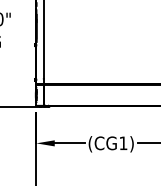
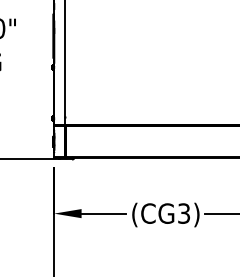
text: (123, 143) -> (184, 213), (CG1) -> (CG3)

